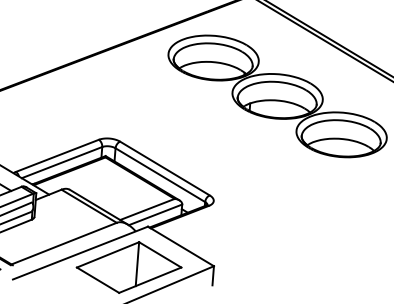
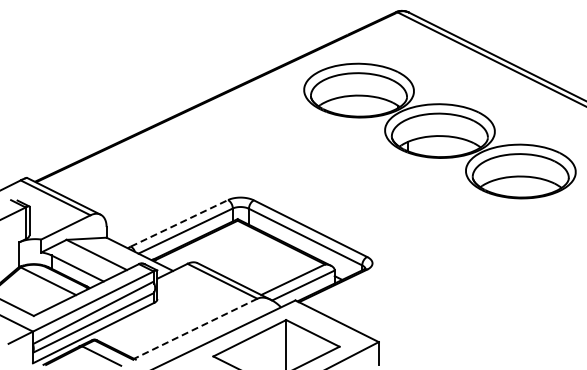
line: (57, 155) -> (179, 223), solid -> dashed
line: (63, 243) -> (195, 328), solid -> dashed

